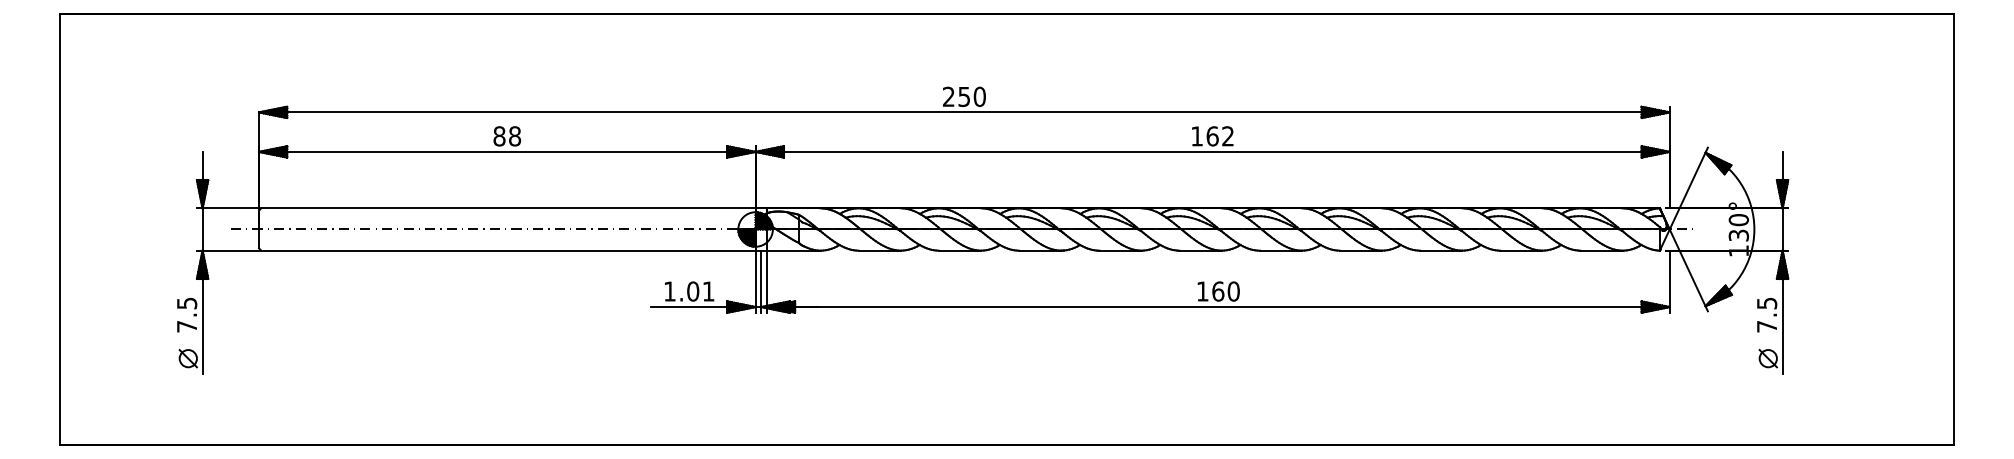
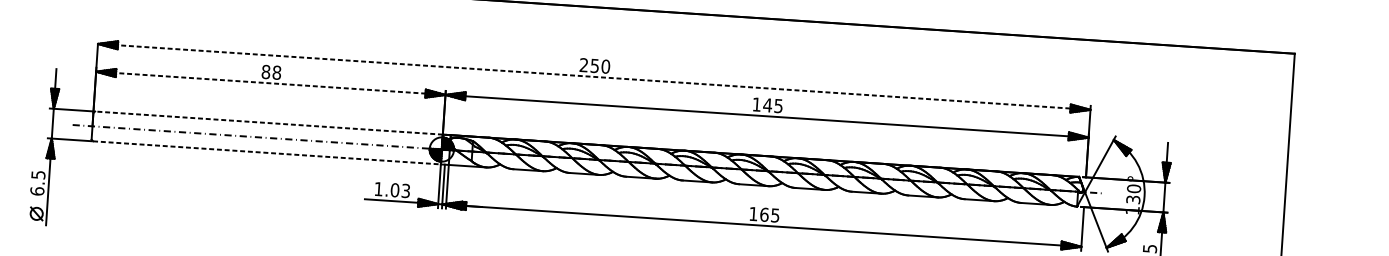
line: (964, 112) -> (594, 76), solid -> dashed
text: (1219, 136) -> (772, 105), 162 -> 145
line: (507, 151) -> (270, 83), solid -> dashed
line: (507, 208) -> (268, 123), solid -> dashed
line: (508, 250) -> (267, 152), solid -> dashed
text: (708, 291) -> (405, 190), 1.01 -> 1.03
text: (1233, 291) -> (775, 215), 160 -> 165
text: (186, 326) -> (36, 191), 7.5 -> 6.5

